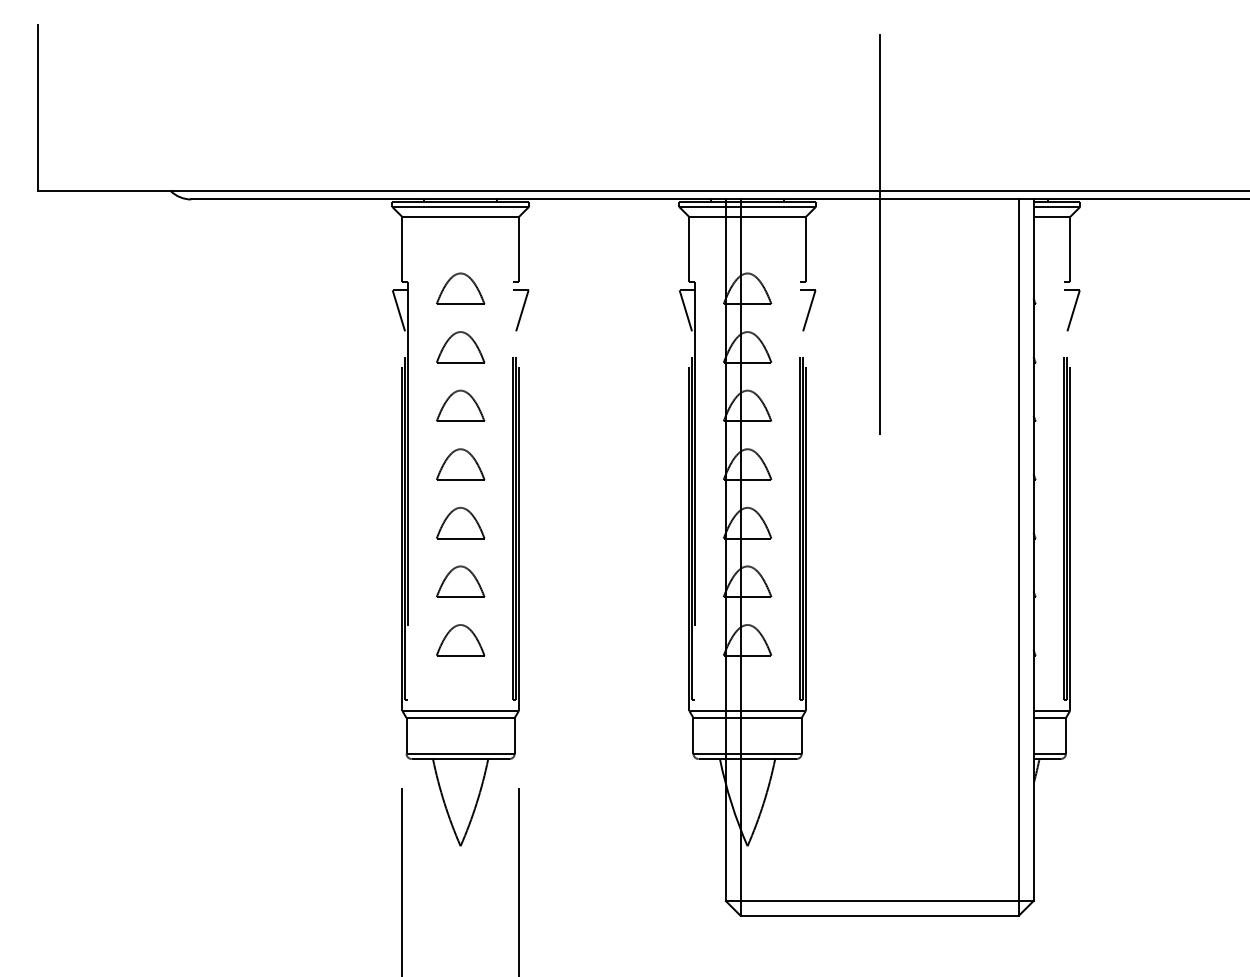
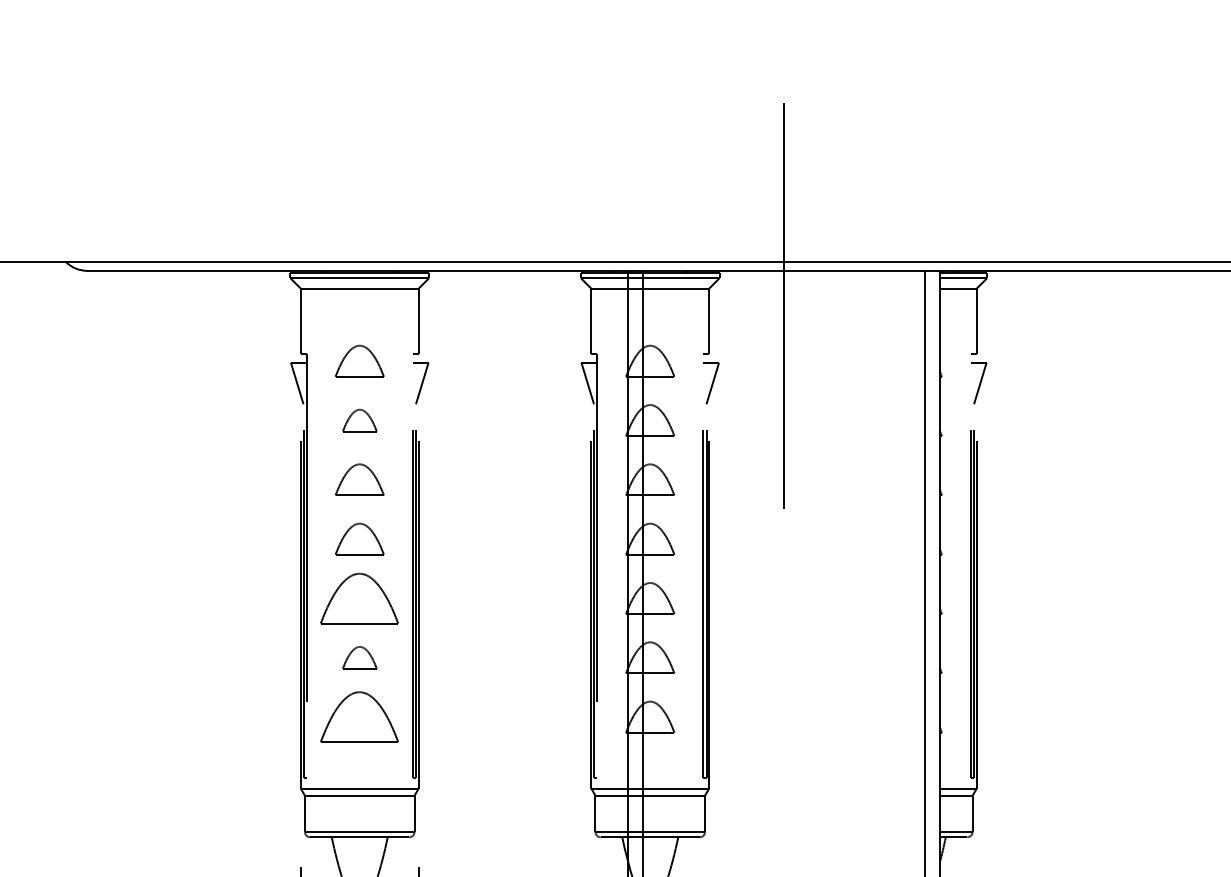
part: (460, 347) -> (359, 420), size x0.7
part: (460, 522) -> (359, 597), size x1.6
part: (460, 581) -> (359, 657), size x0.7
part: (460, 640) -> (359, 717), size x1.6

